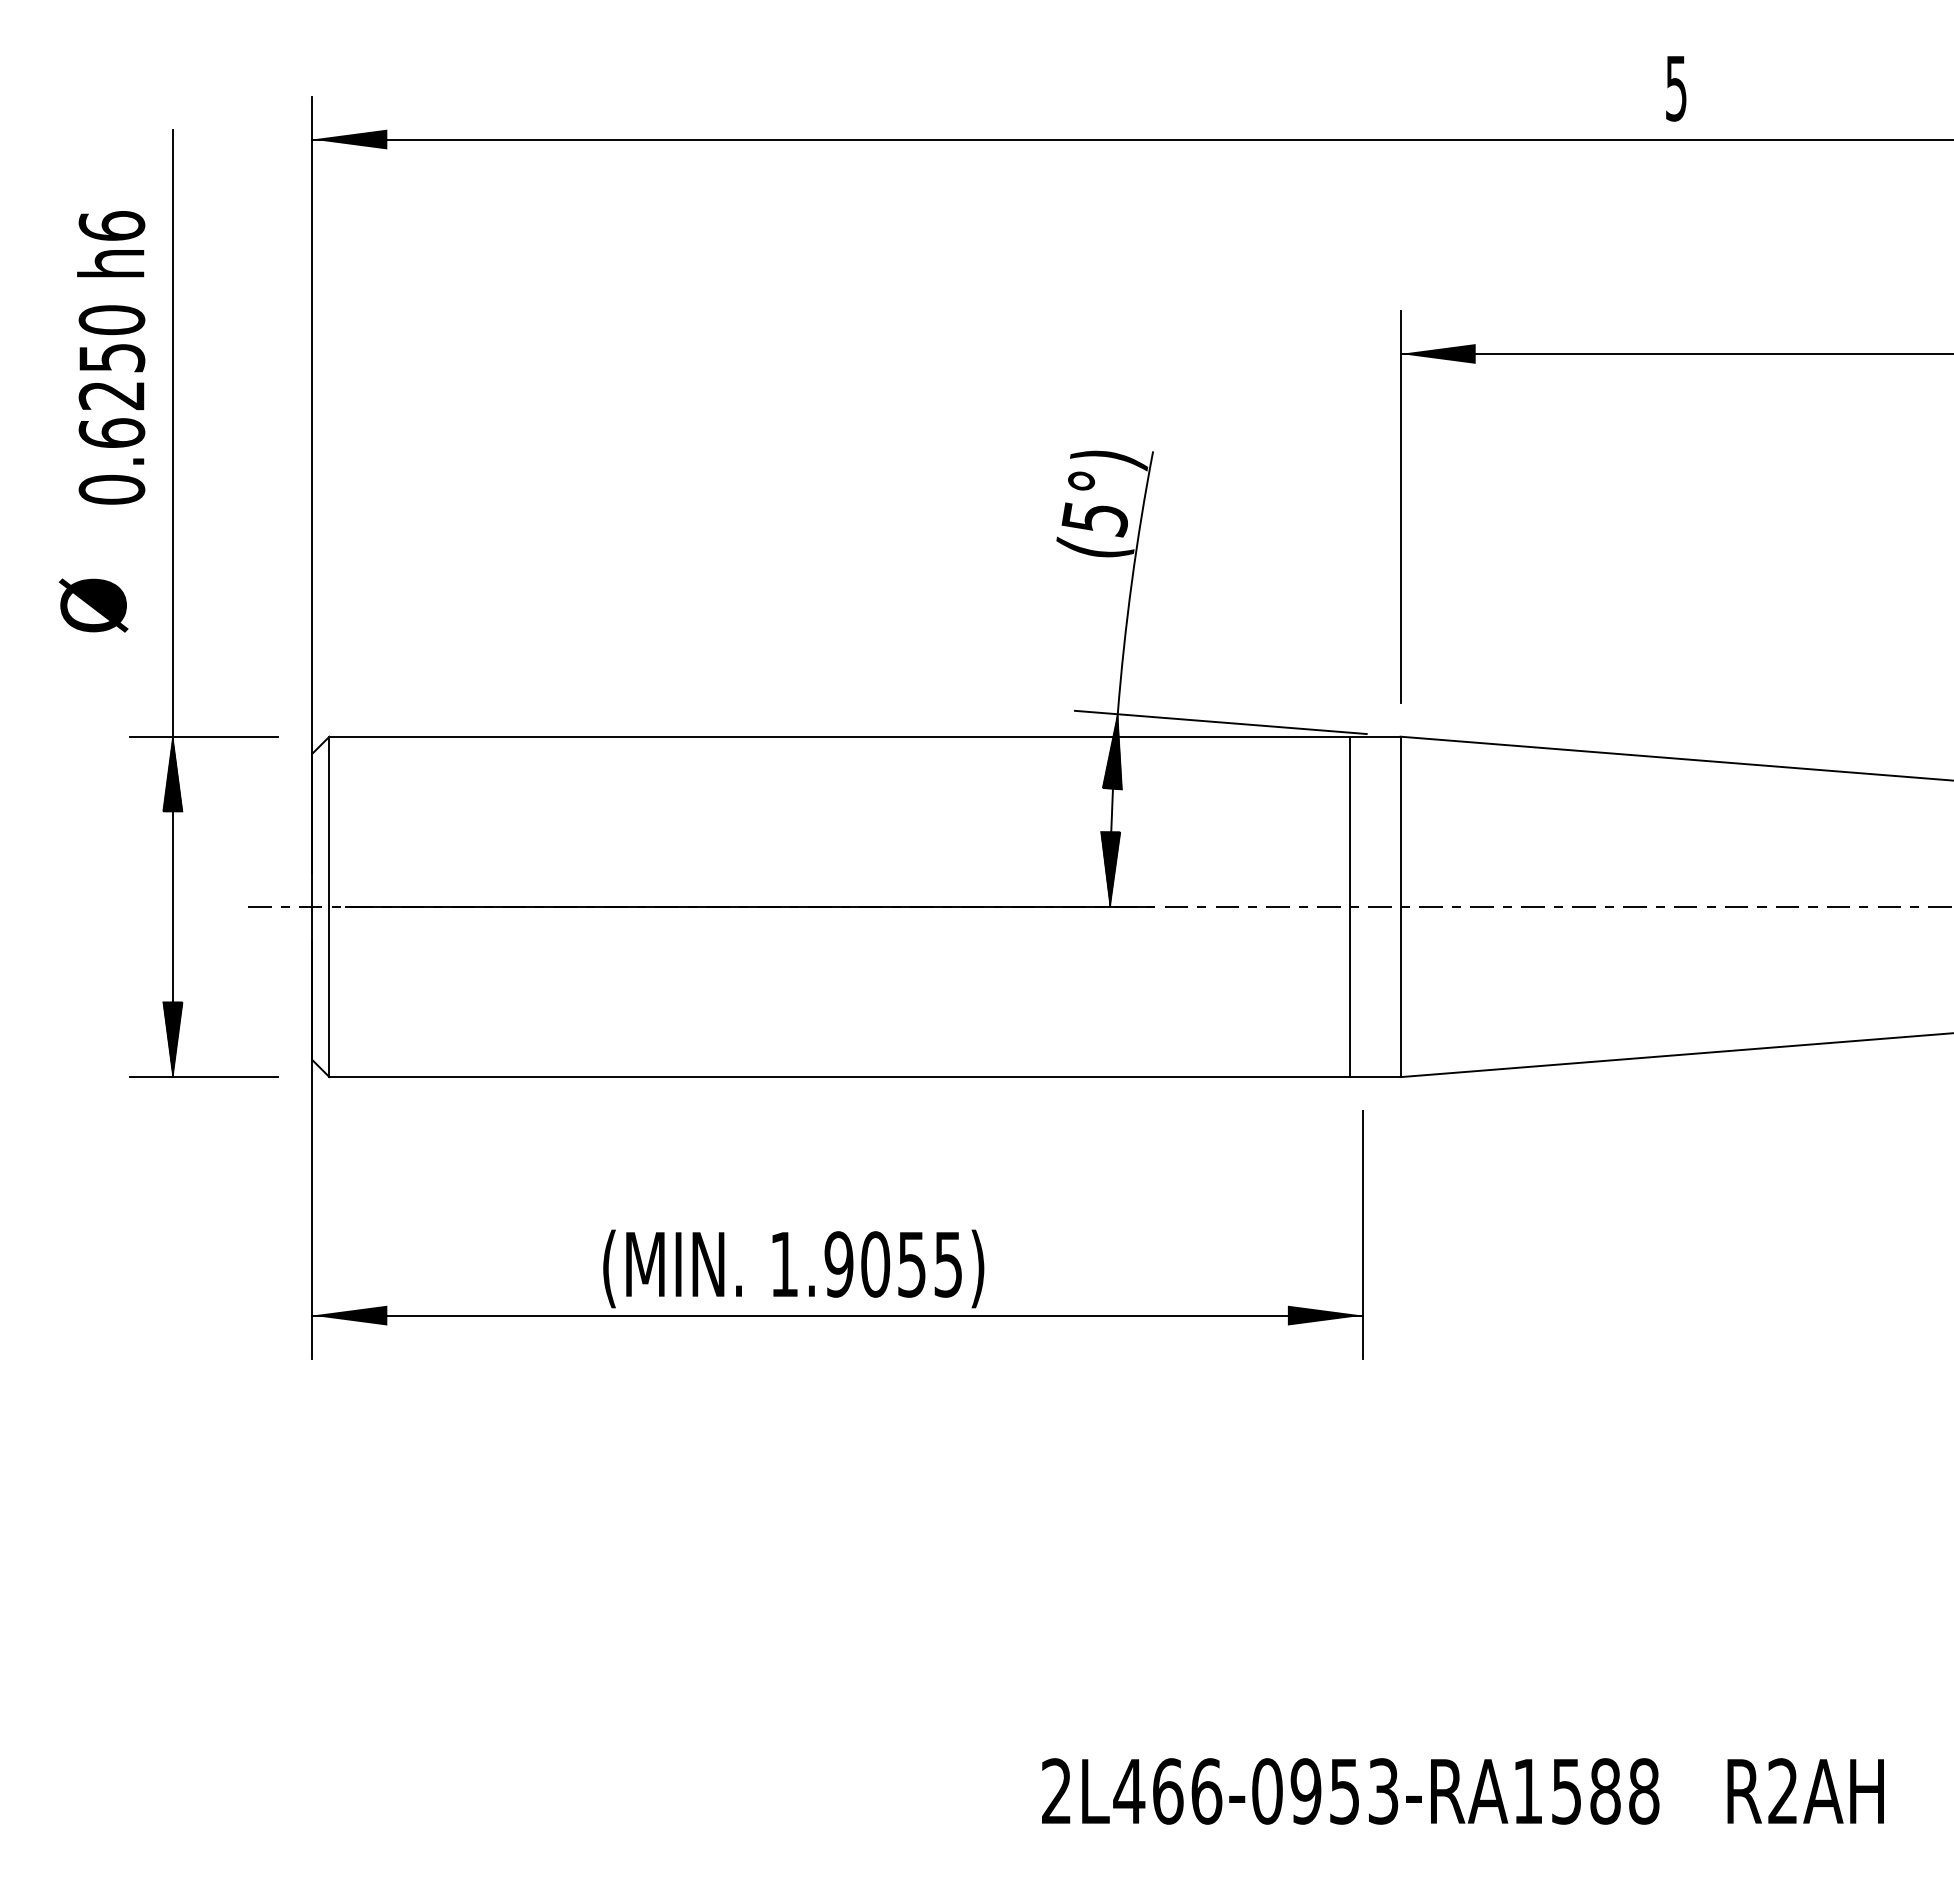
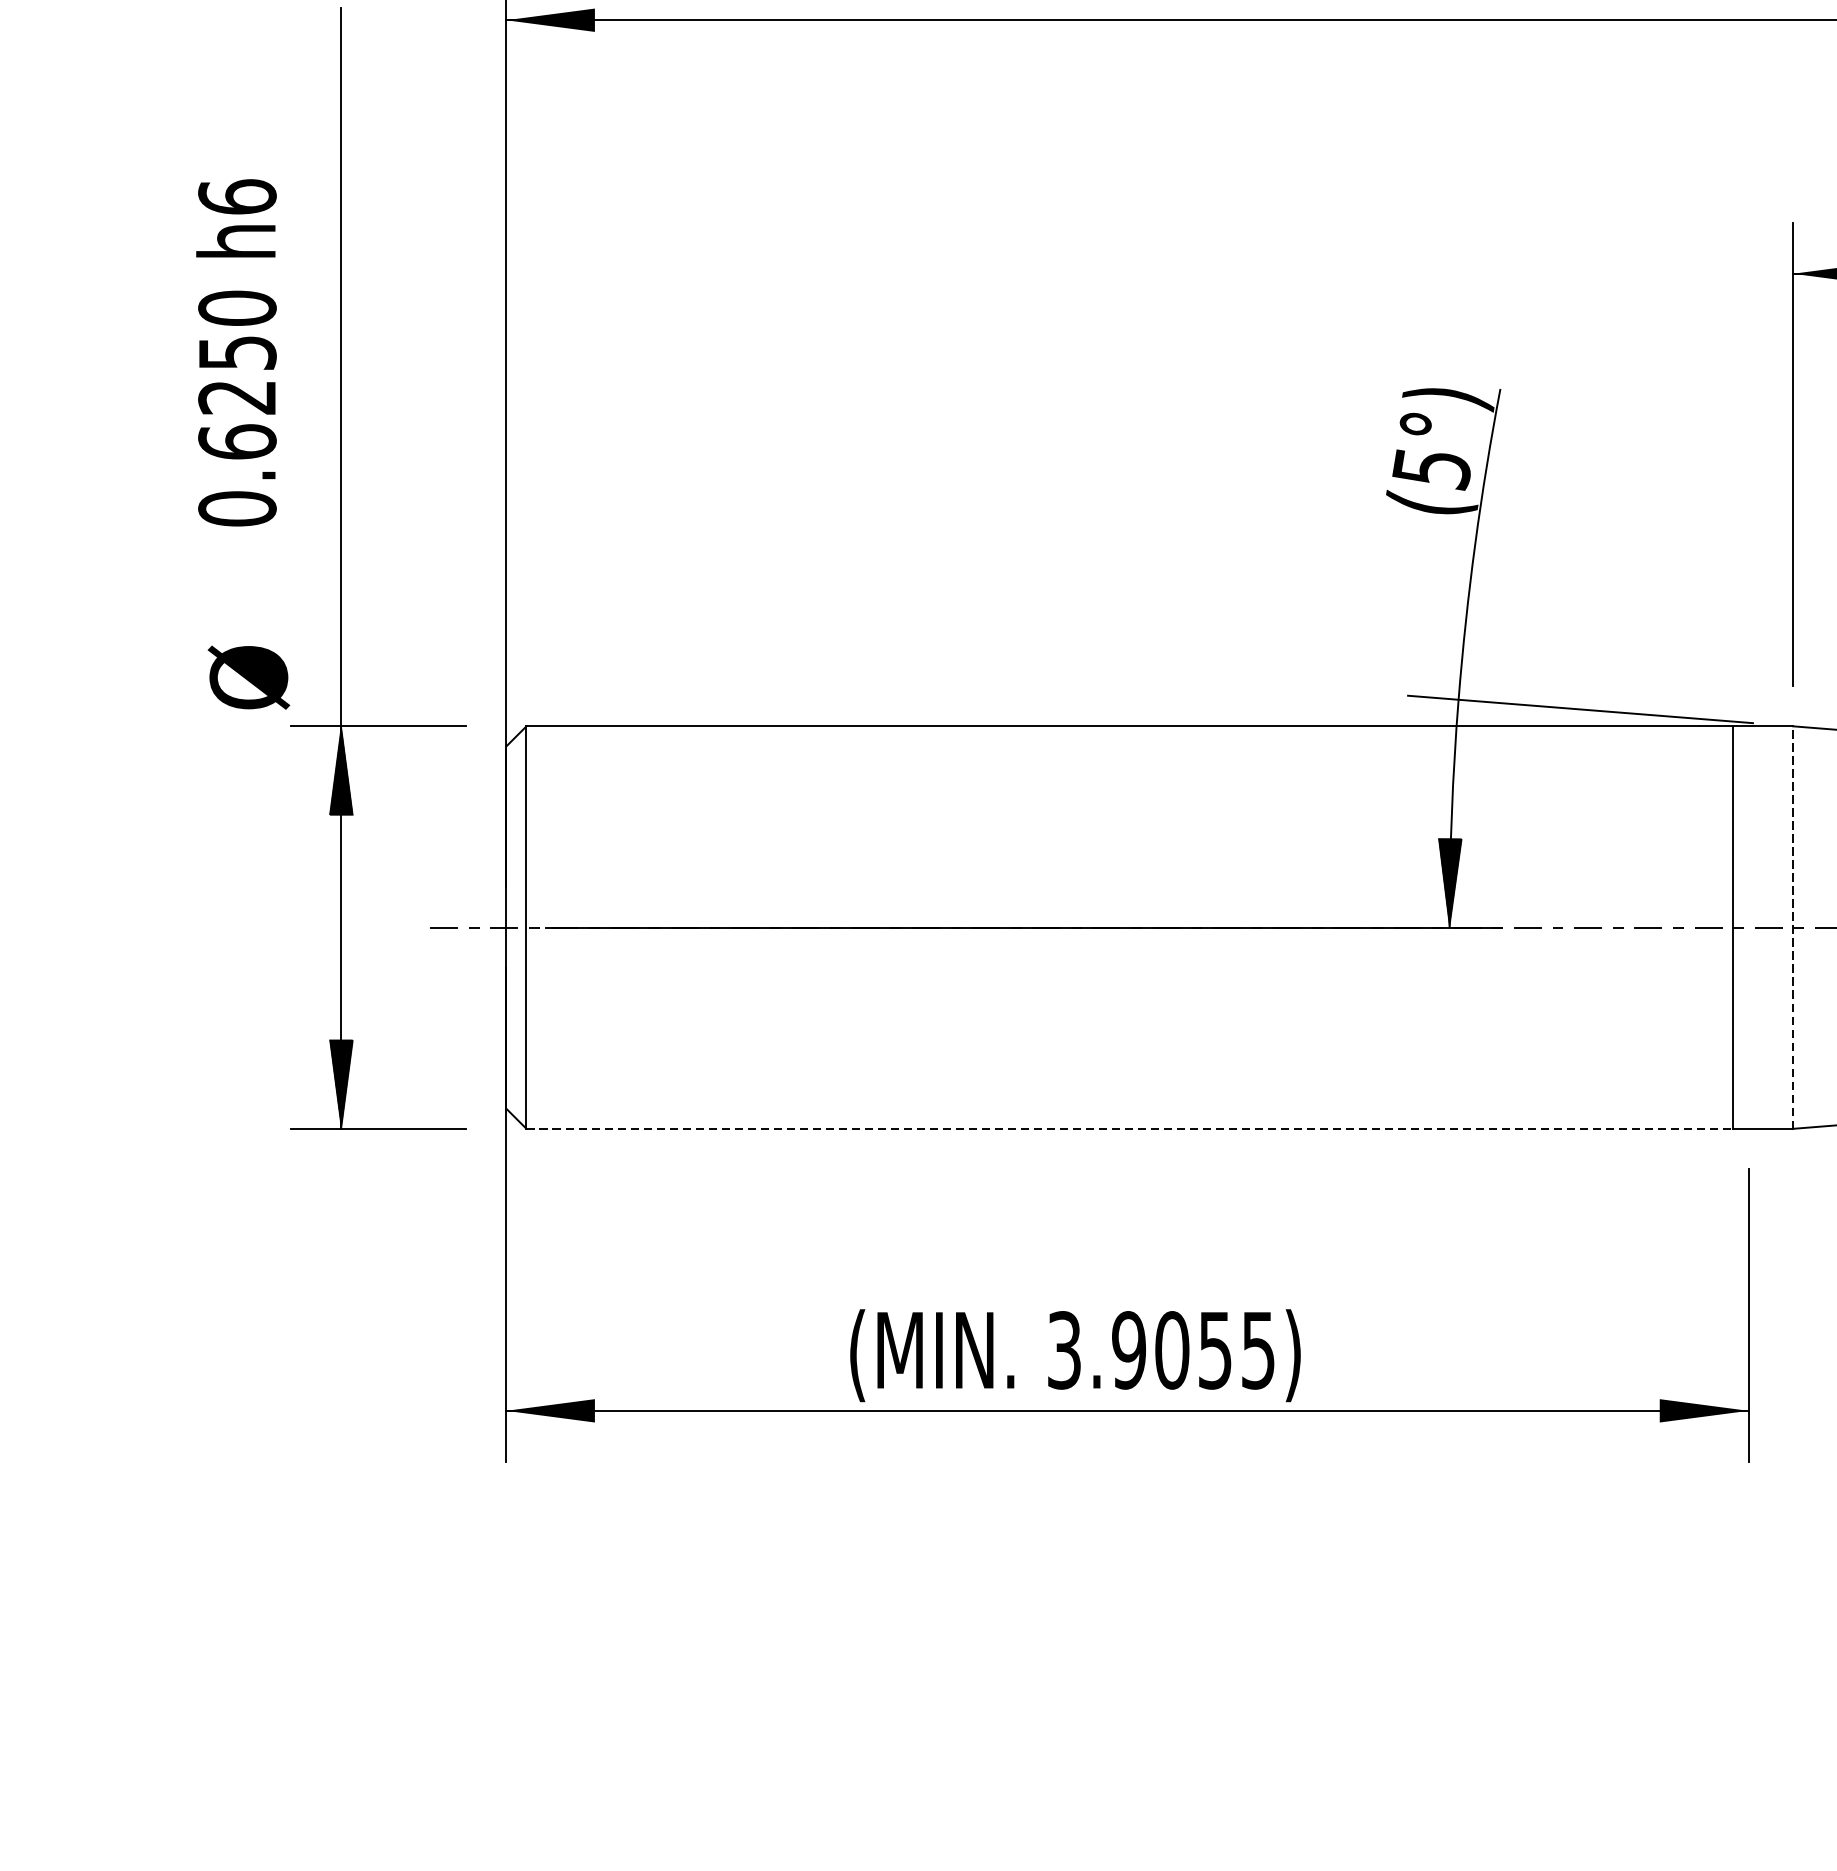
text: (111, 357) -> (236, 352), moved
text: (93, 605) -> (248, 677), moved
hatch: (1112, 751) -> (1452, 743), removed
line: (1400, 906) -> (1792, 927), solid -> dashed
line: (840, 1077) -> (1130, 1129), solid -> dashed
text: (784, 1264) -> (1064, 1350), 1.9055) -> 3.9055)

